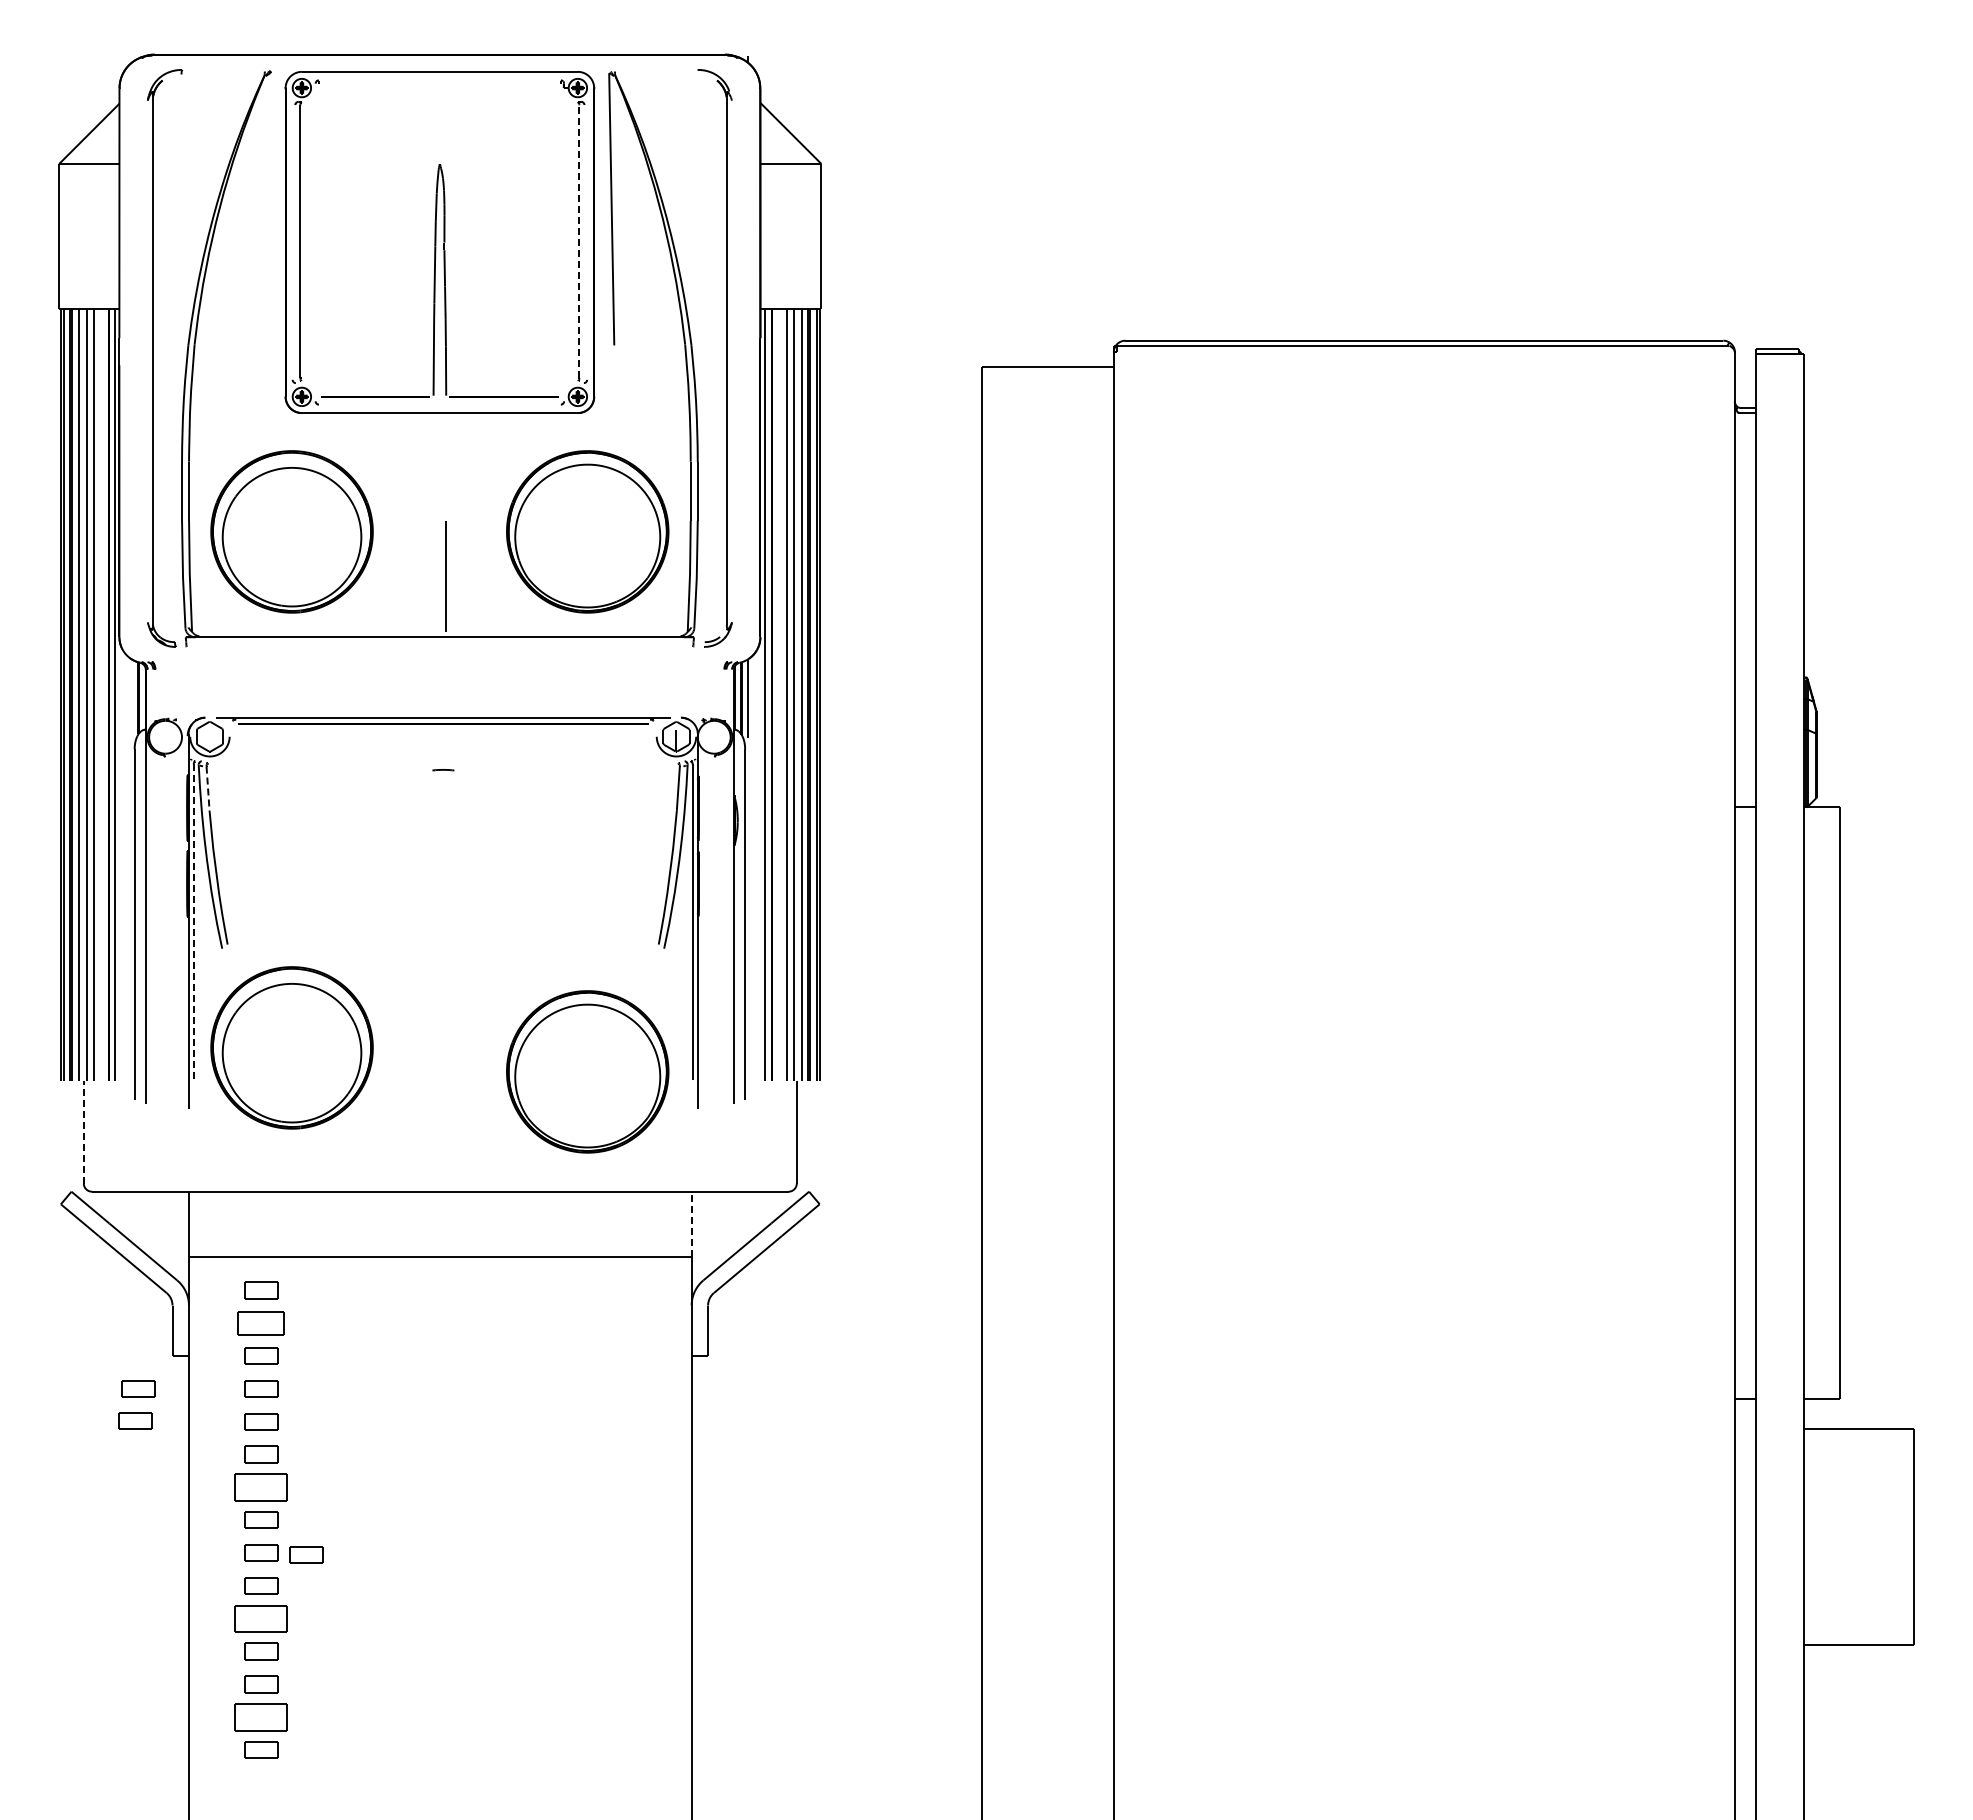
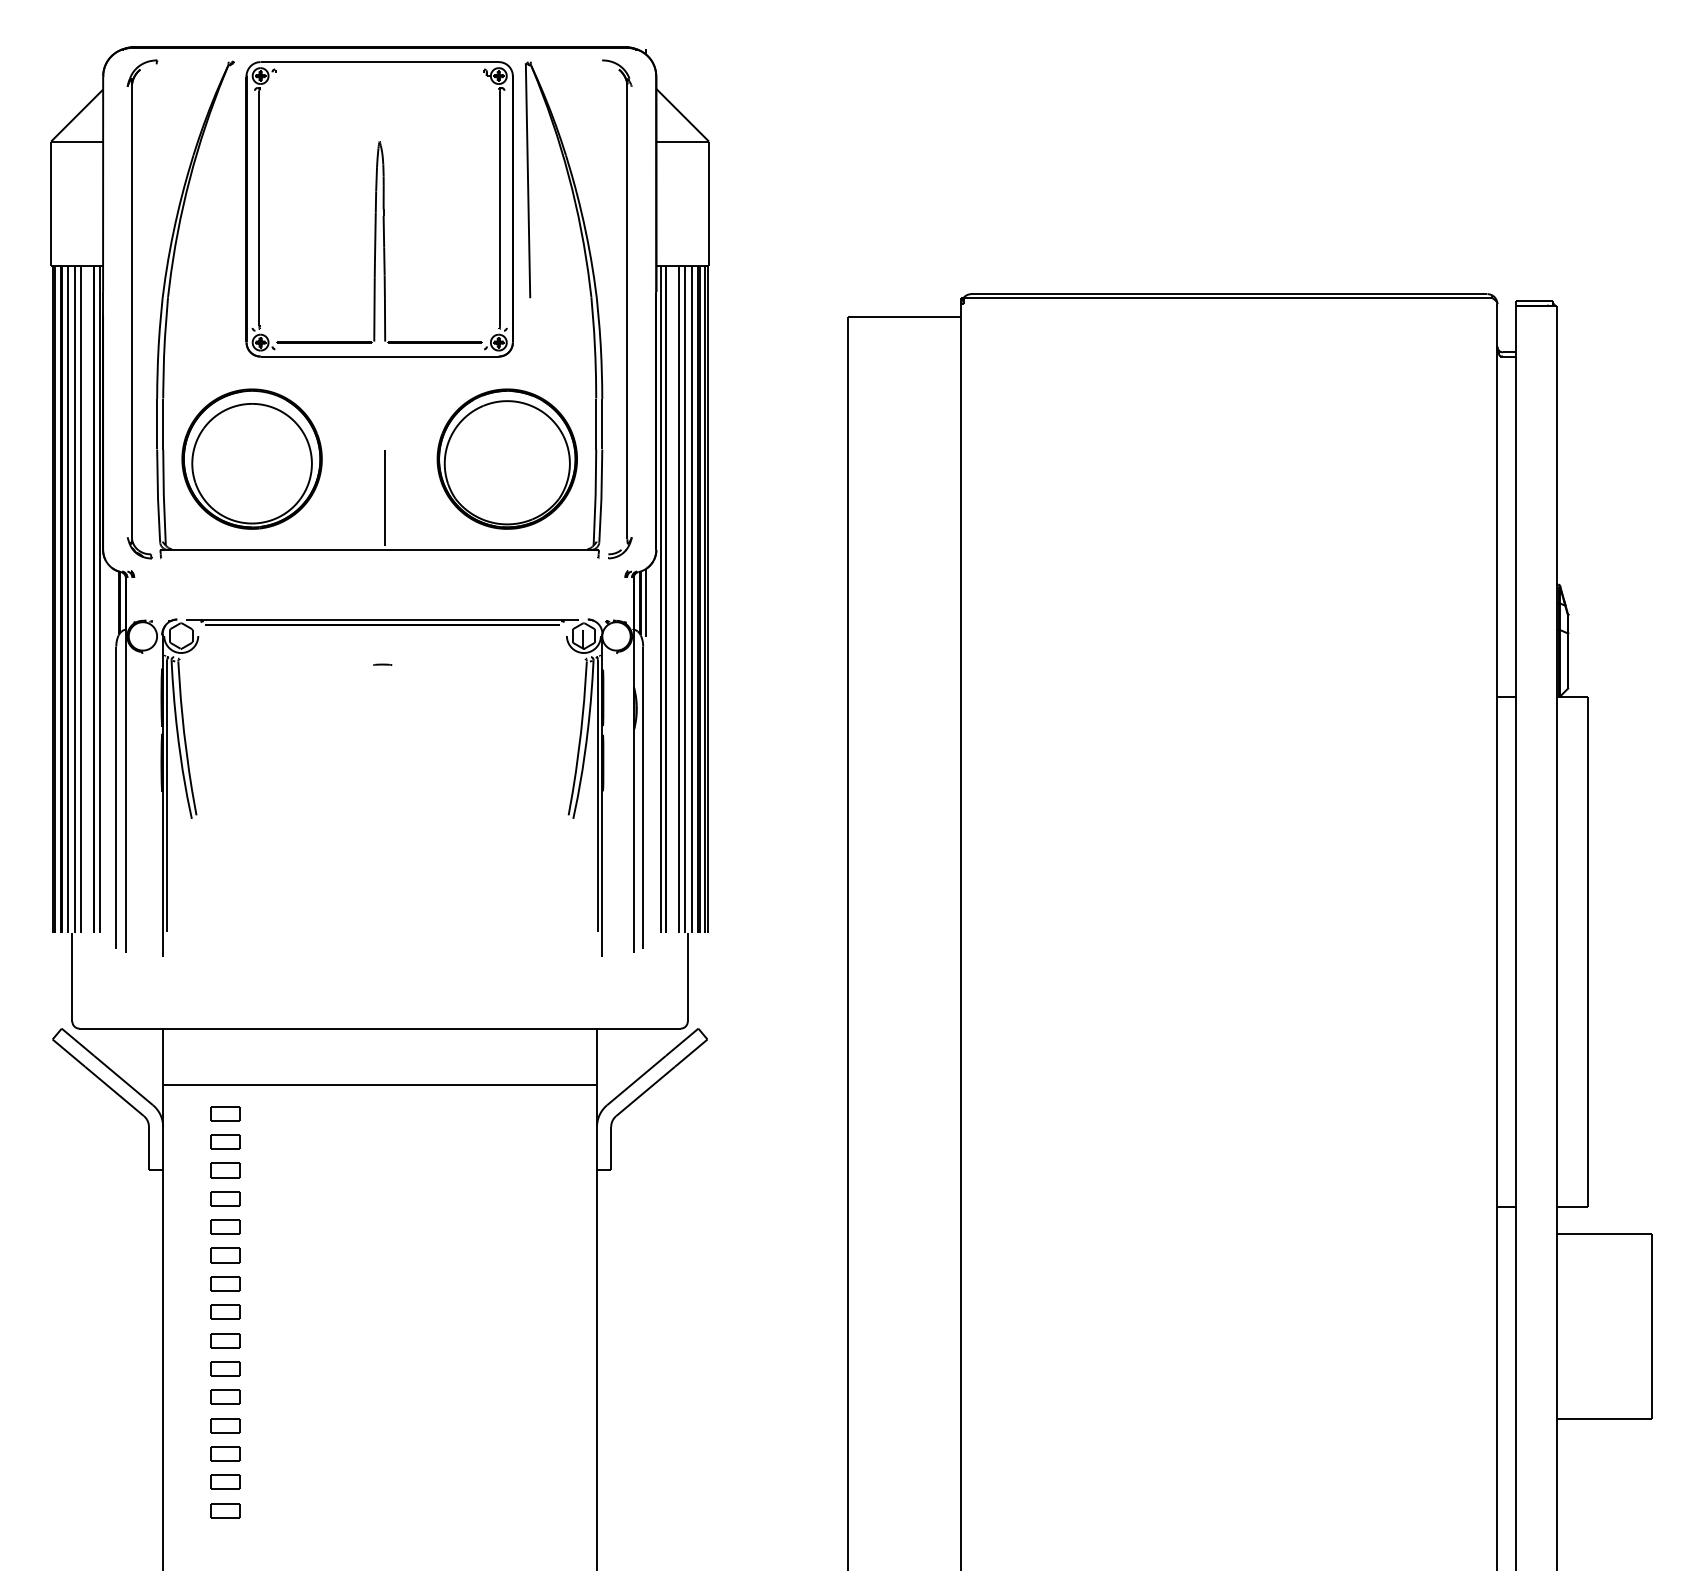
line: (579, 240) -> (500, 207), dashed -> solid
line: (208, 789) -> (180, 681), dashed -> solid
line: (193, 922) -> (167, 796), dashed -> solid
part: (291, 1047) -> (251, 904), removed
part: (587, 1071) -> (507, 924), removed
line: (83, 1131) -> (72, 976), dashed -> solid
line: (691, 1224) -> (596, 1056), dashed -> solid
part: (261, 1322) -> (225, 1141), size x0.71
part: (138, 1388) -> (119, 1198), removed
part: (135, 1420) -> (117, 1226), removed
part: (261, 1487) -> (225, 1283), size x0.62
part: (306, 1554) -> (264, 1341), removed
part: (261, 1618) -> (225, 1397), size x0.62
part: (261, 1717) -> (225, 1482), size x0.62

